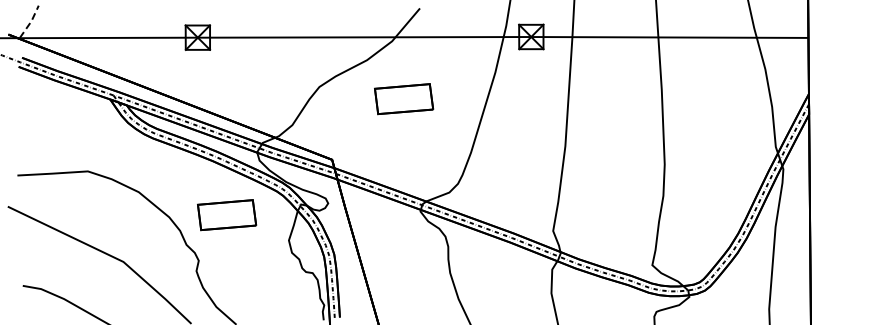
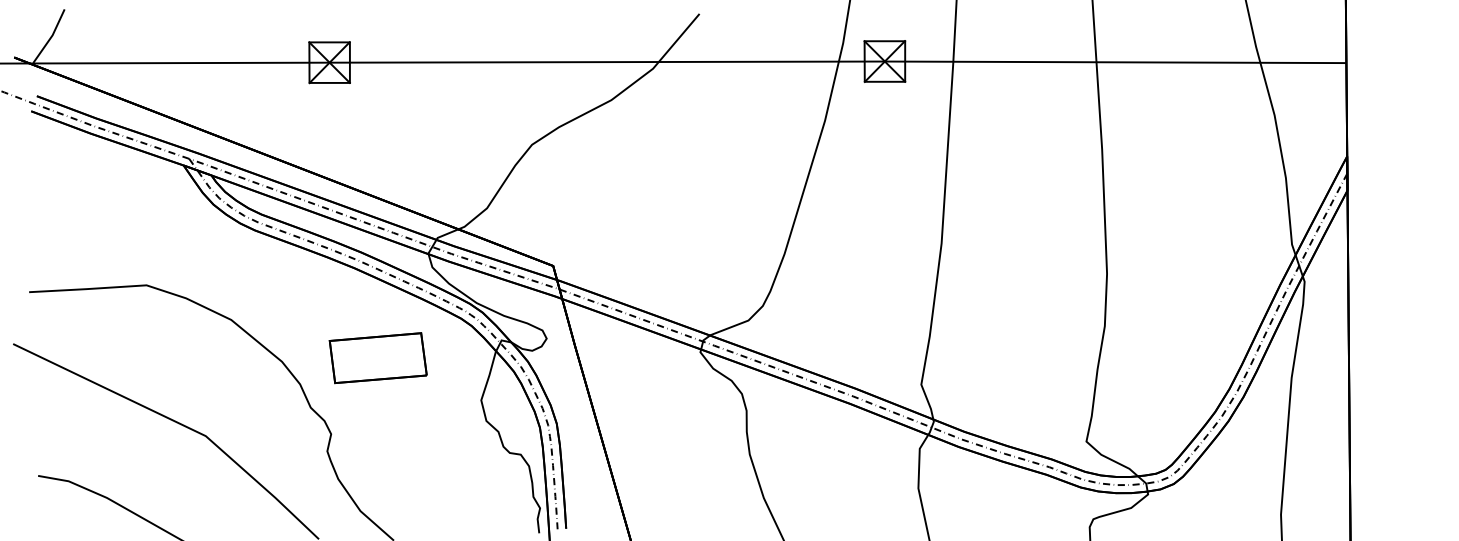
line: (30, 22) -> (50, 37), dashed -> solid
part: (404, 99) -> (673, 165), removed

